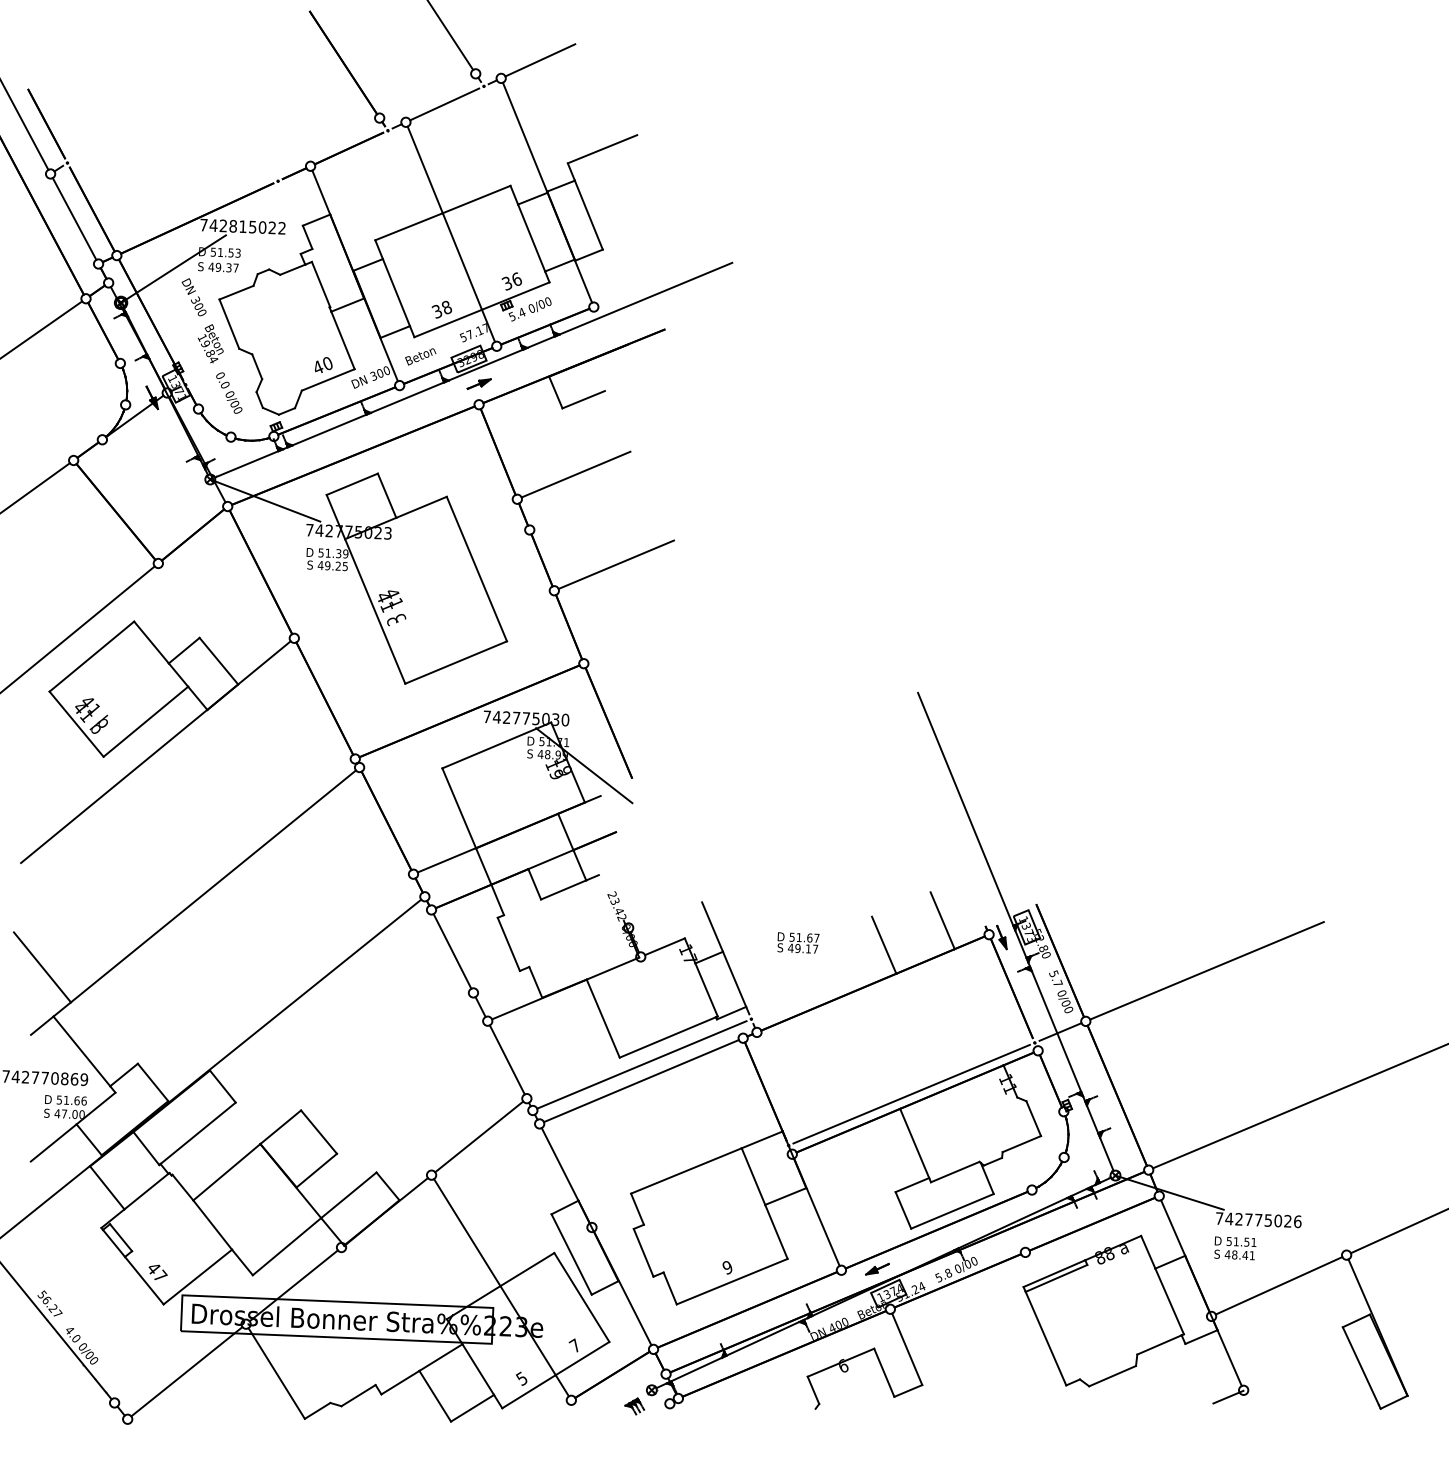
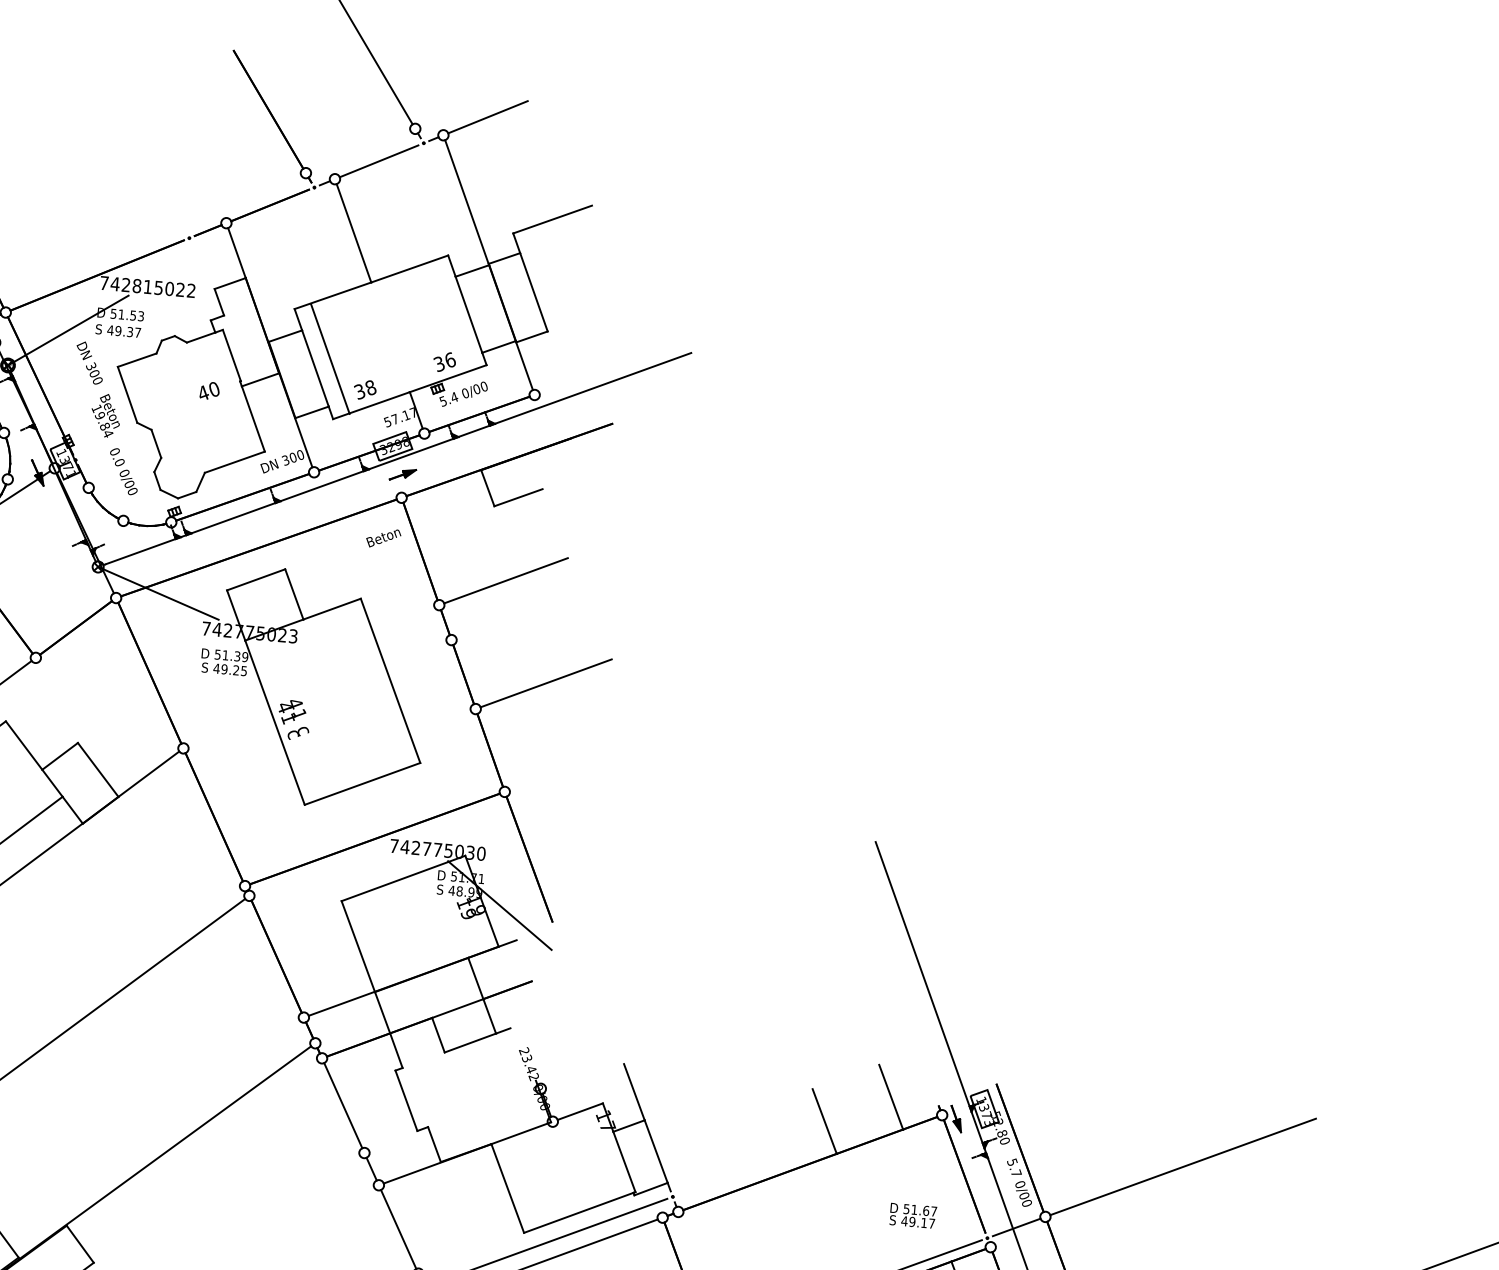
line: (461, 261) -> (329, 358), moved
text: (420, 356) -> (383, 538), moved
text: (323, 364) -> (209, 390), moved
text: (798, 942) -> (913, 1215), moved

